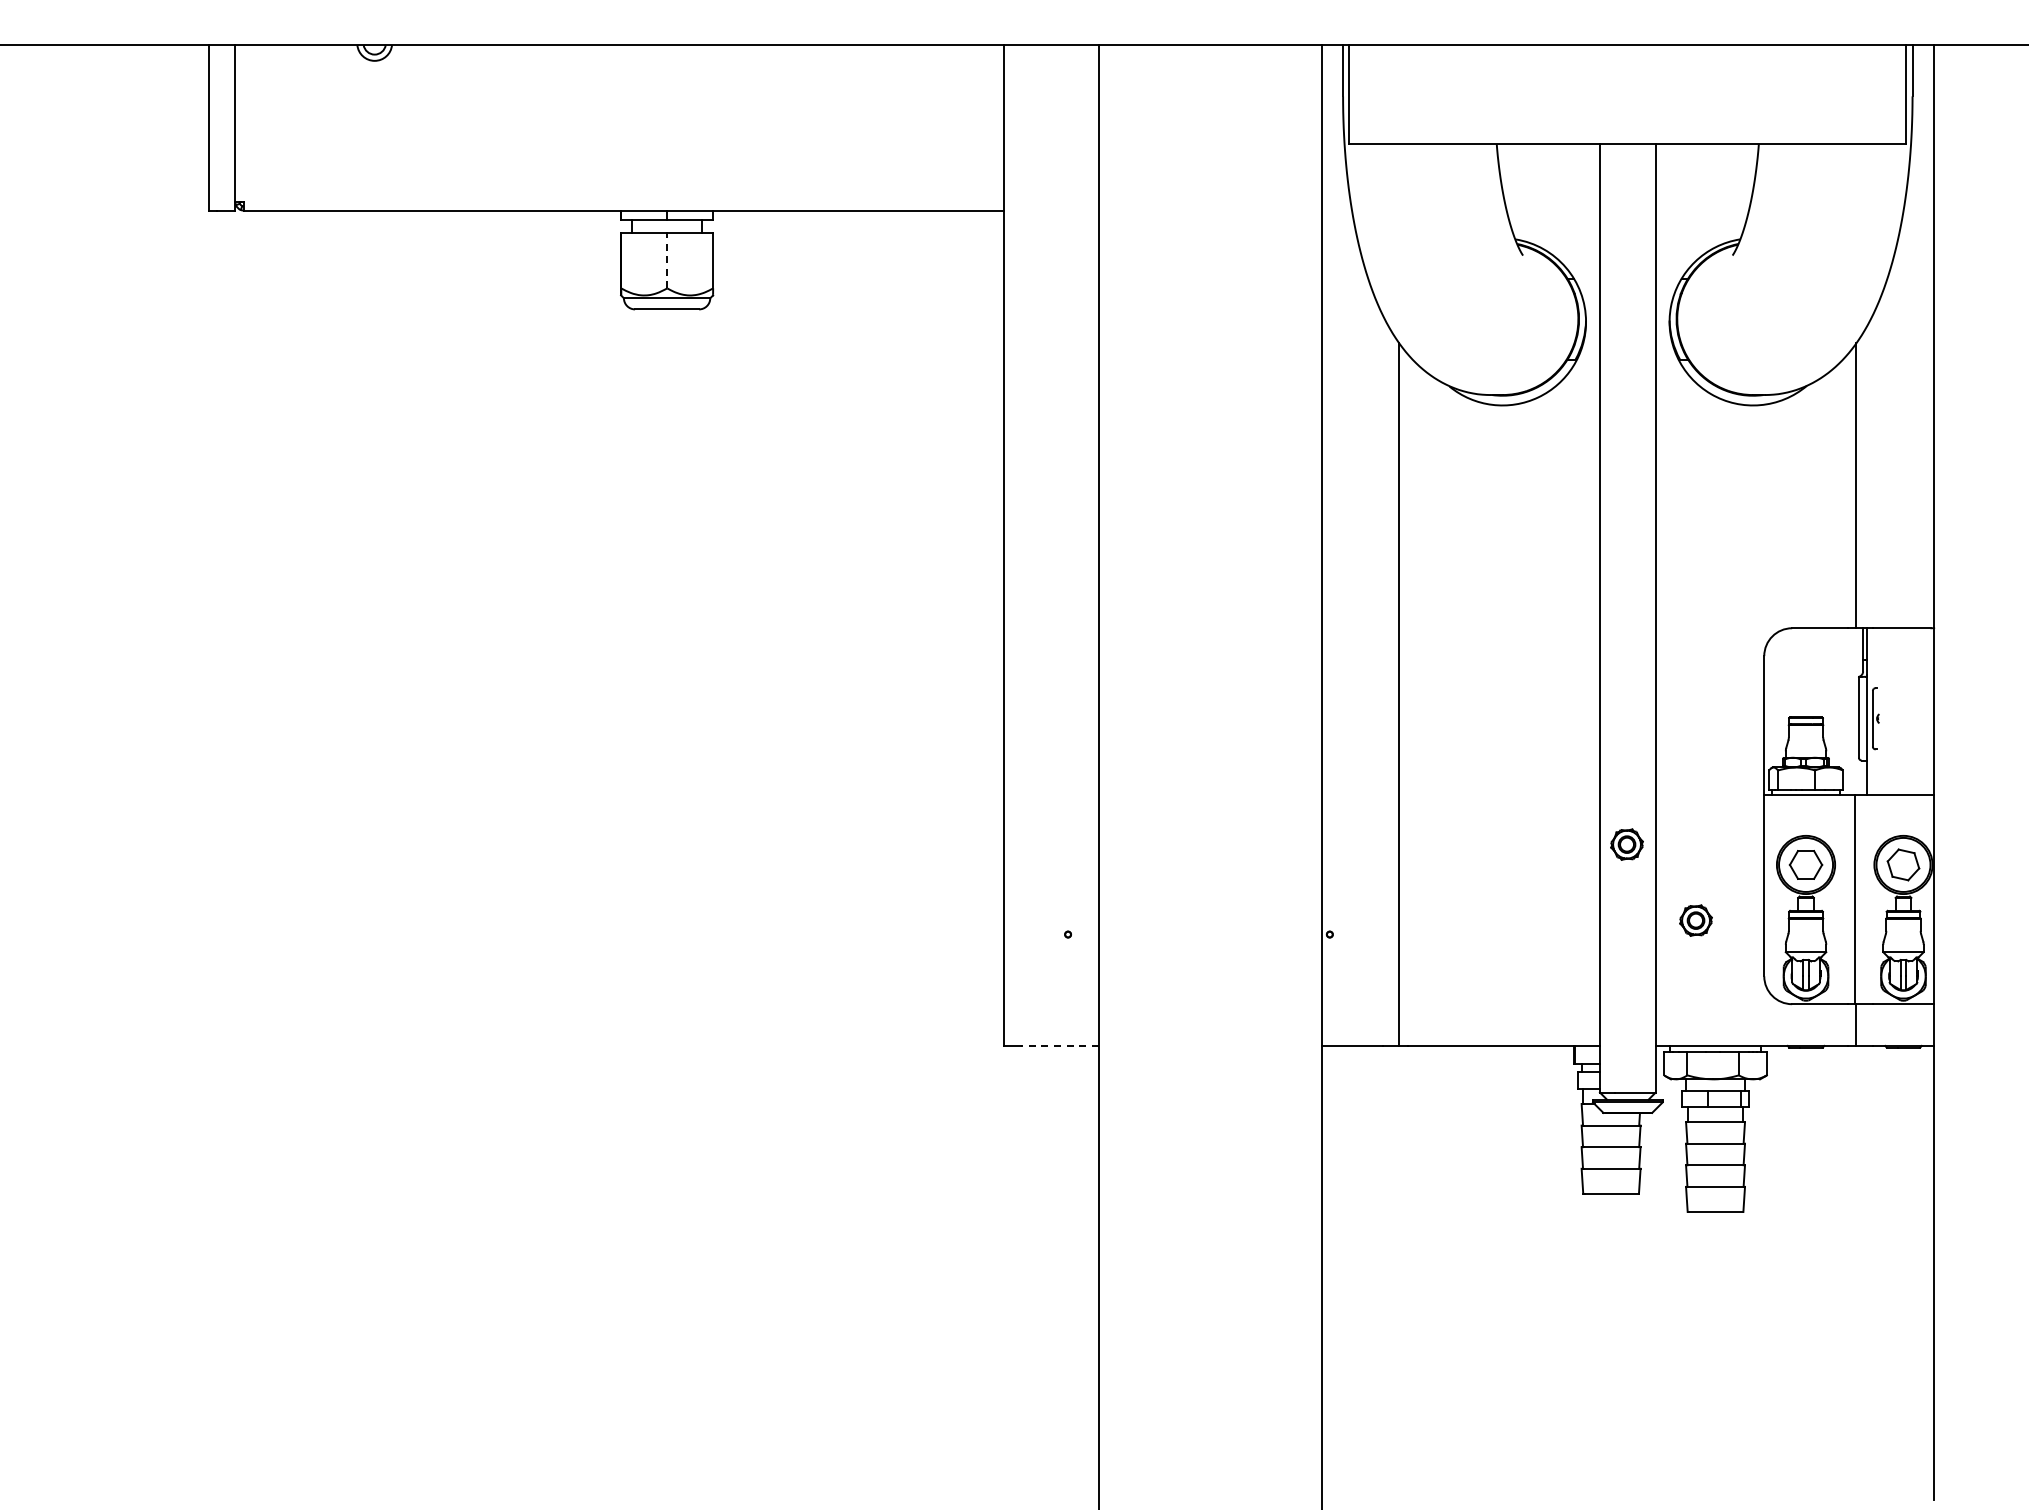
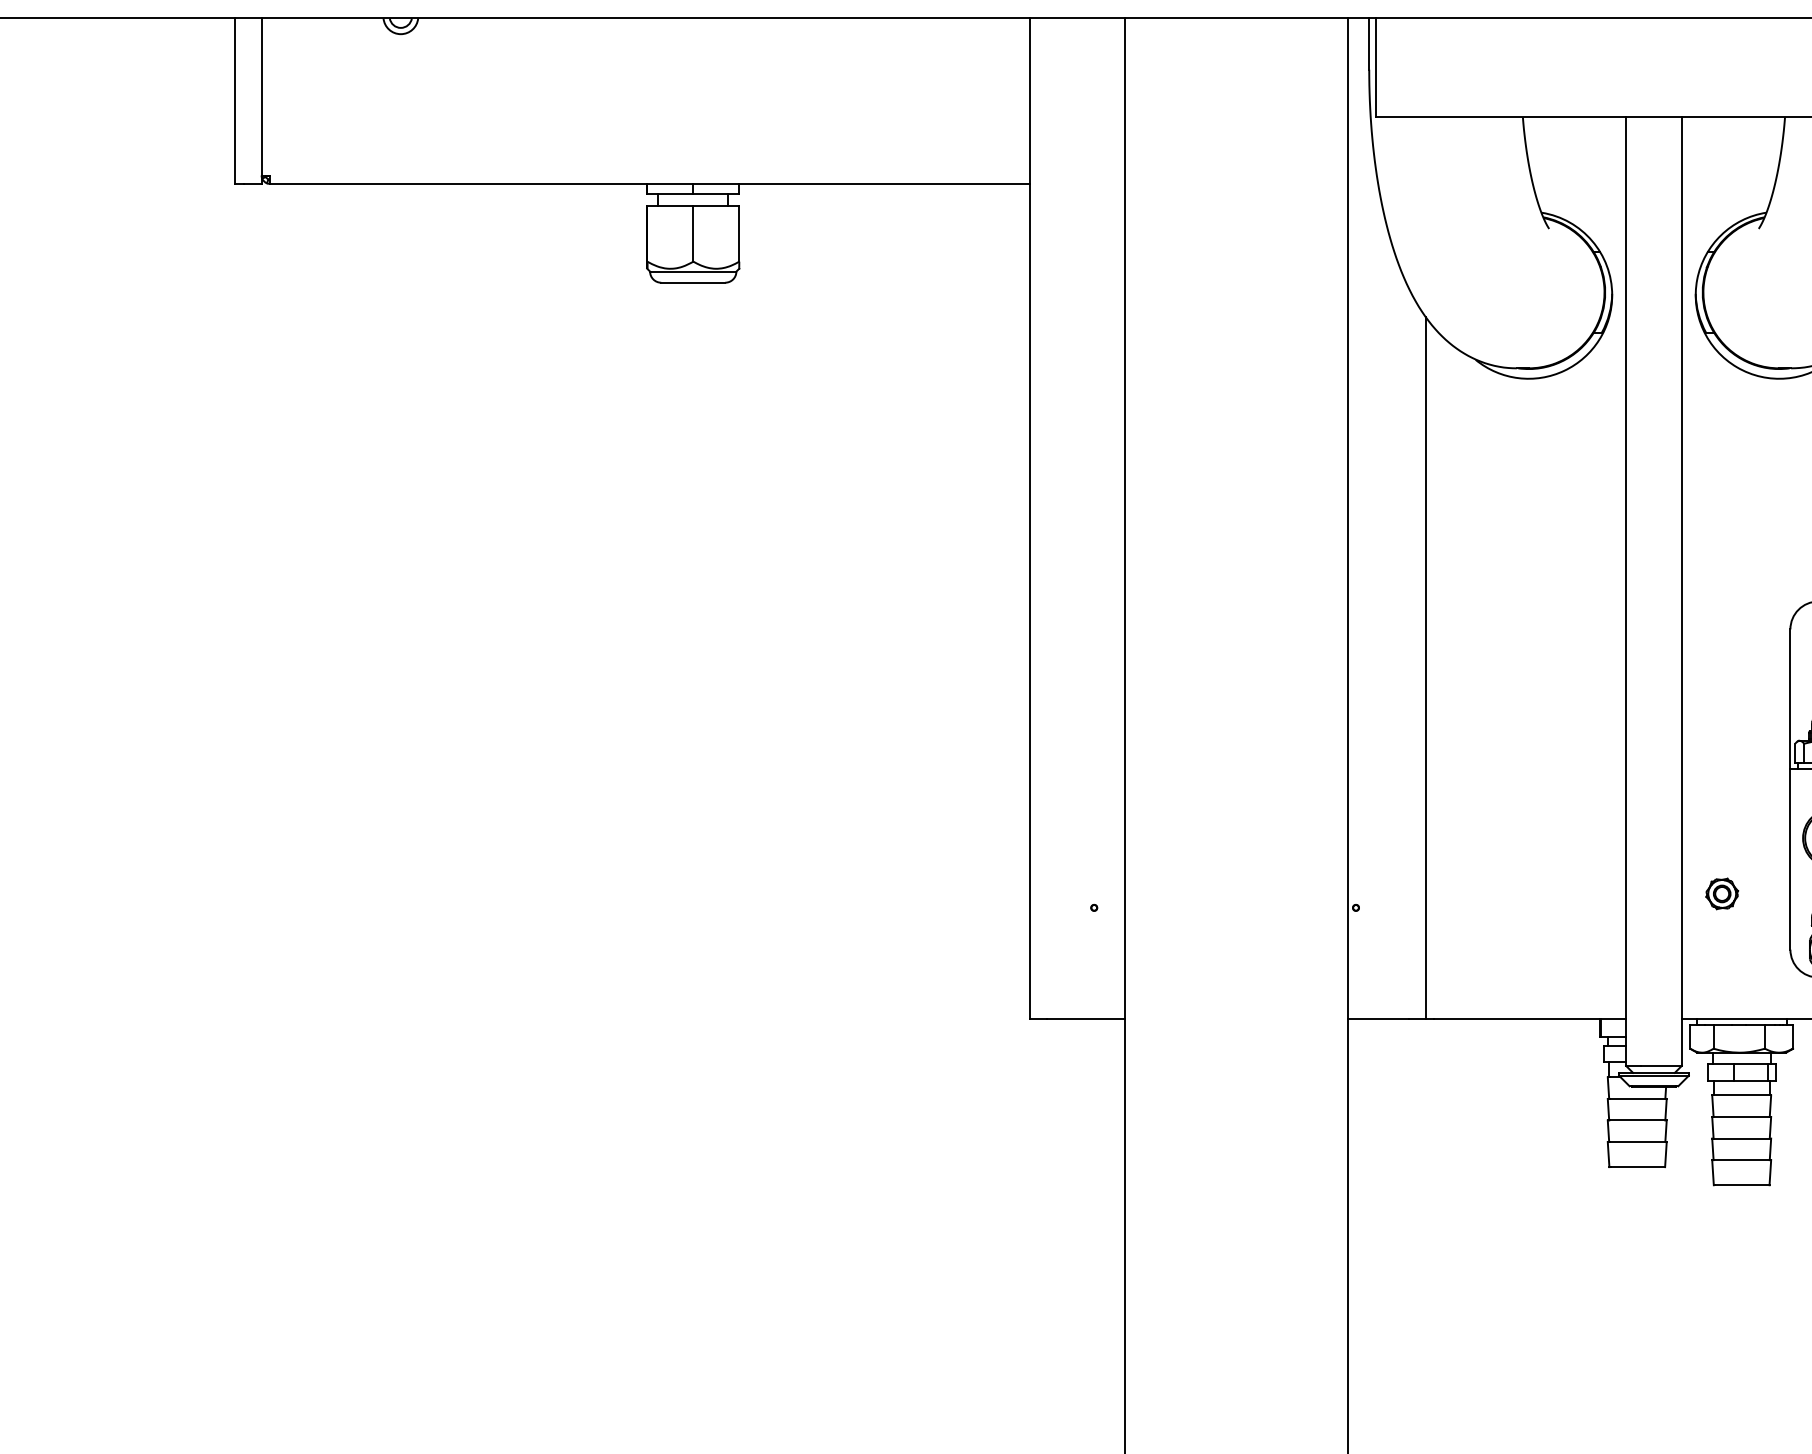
line: (667, 260) -> (693, 233), dashed -> solid
part: (1626, 844) -> (1652, 817), removed
line: (1059, 1045) -> (1085, 1018), dashed -> solid

